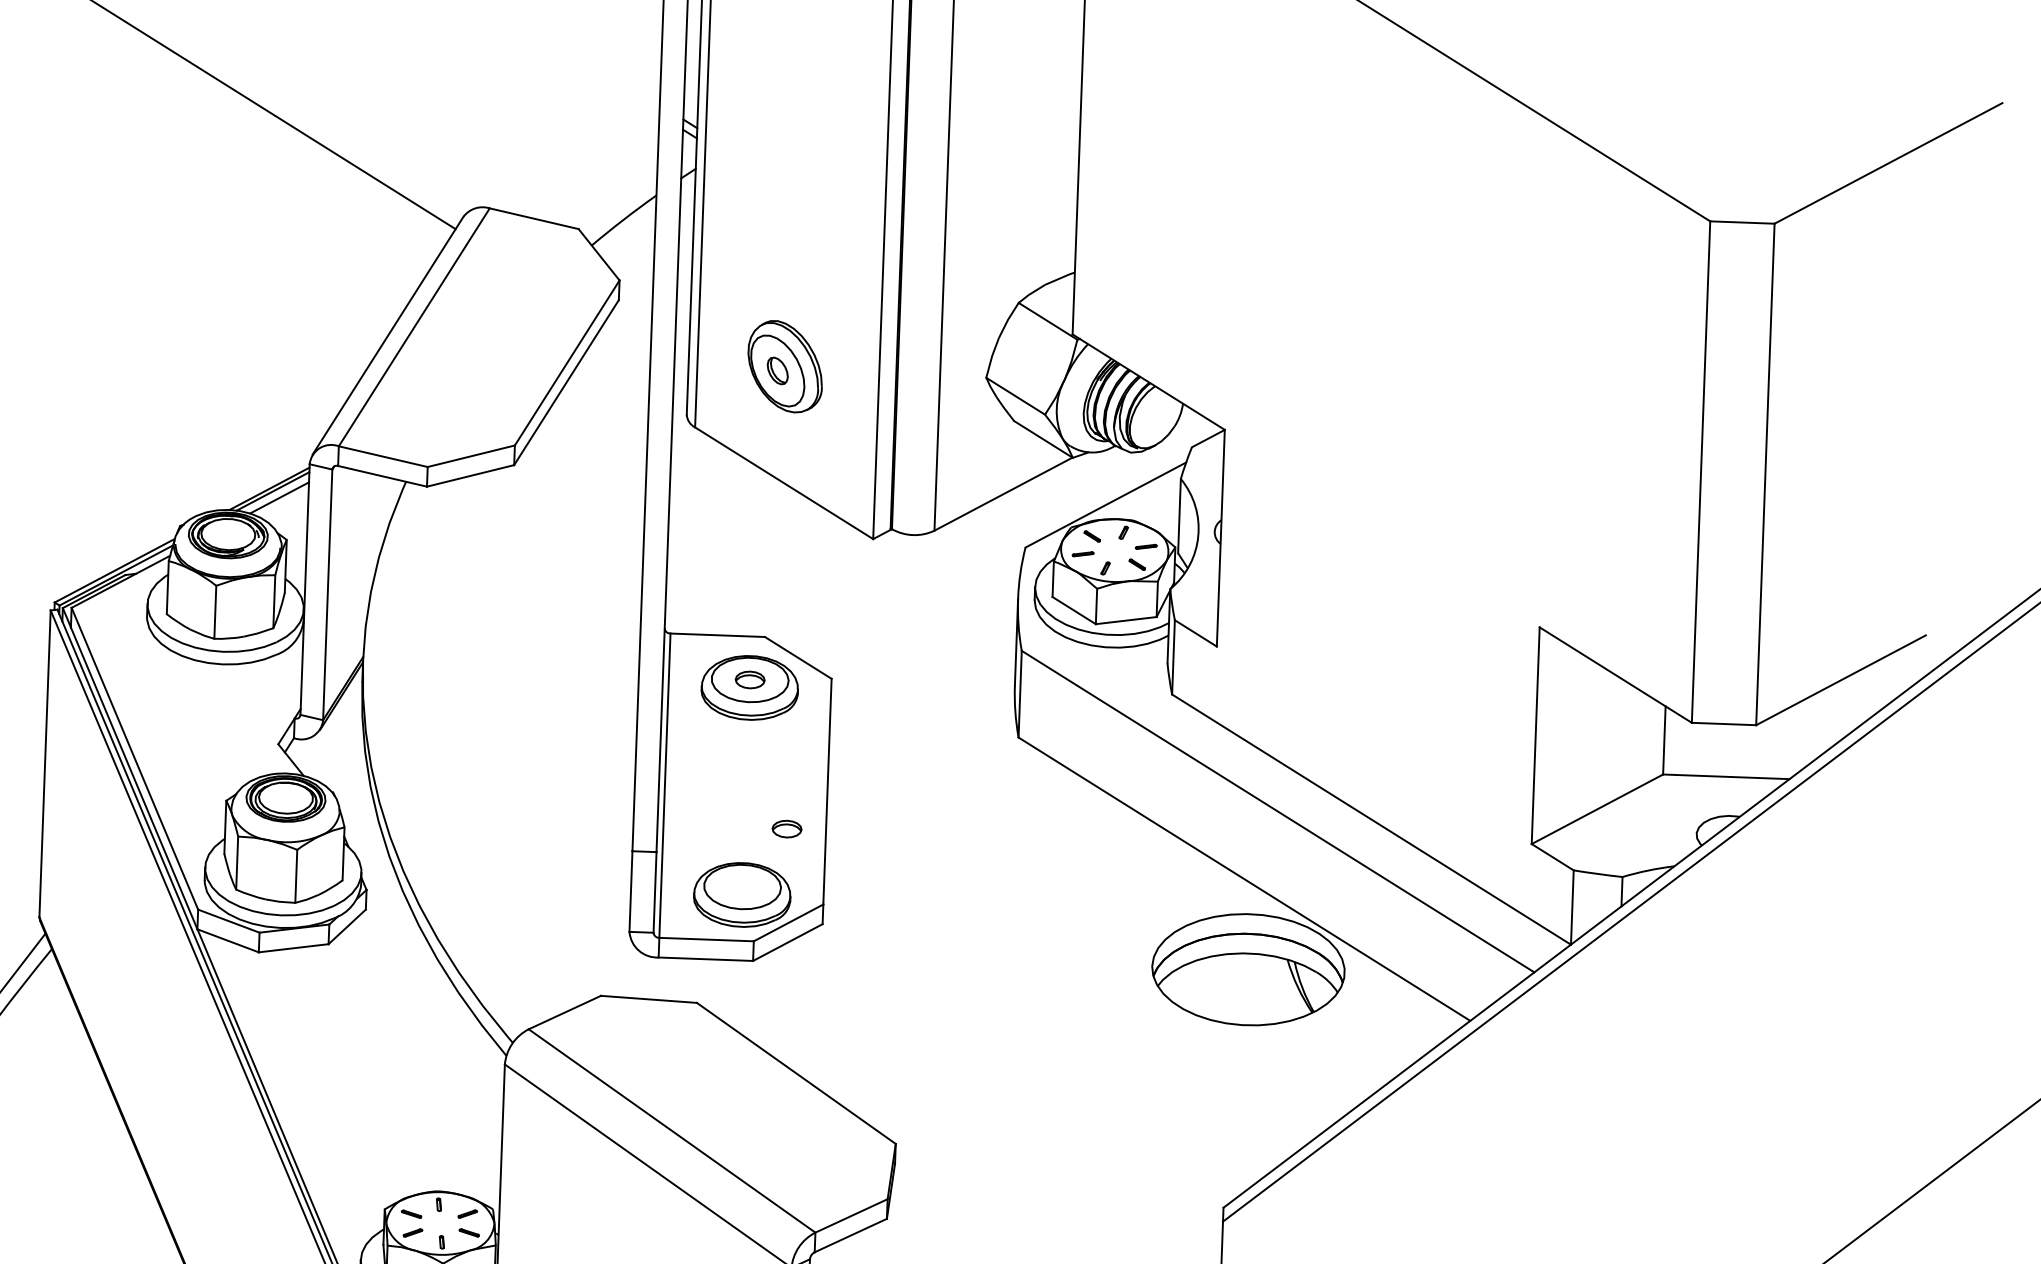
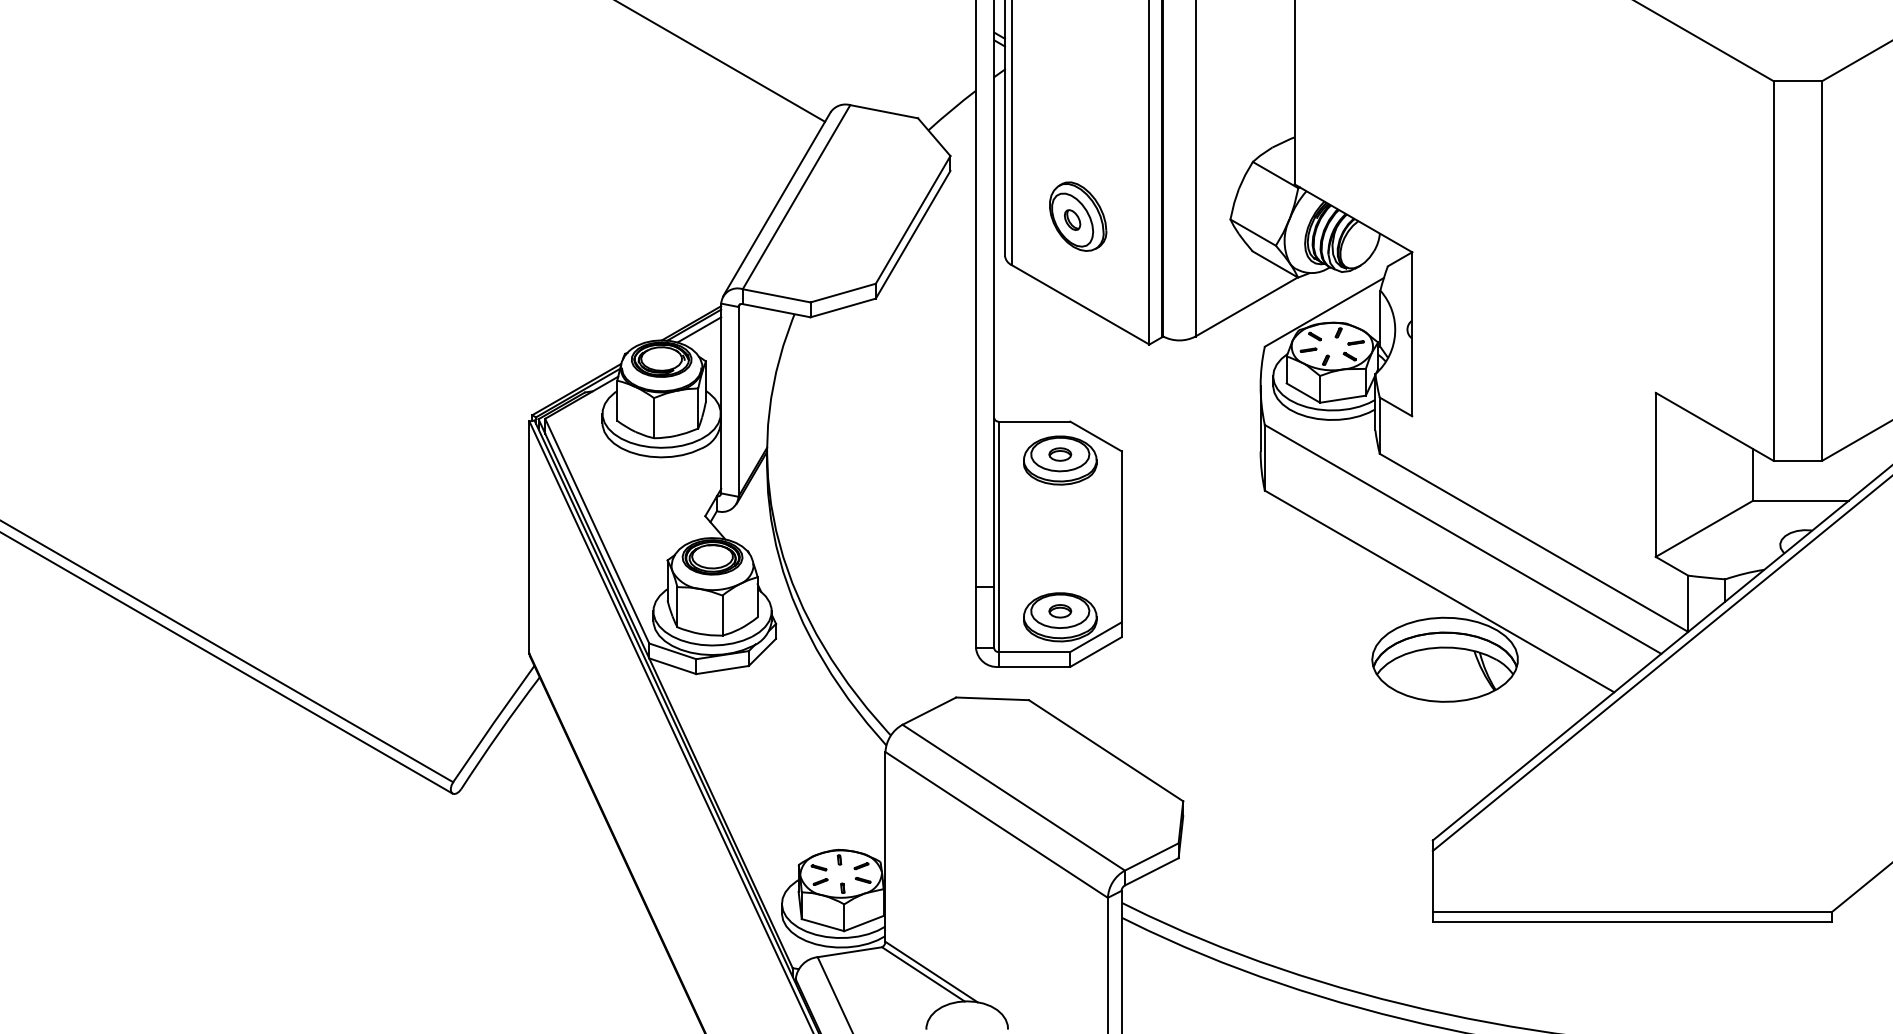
part: (787, 829) -> (1060, 611), moved

